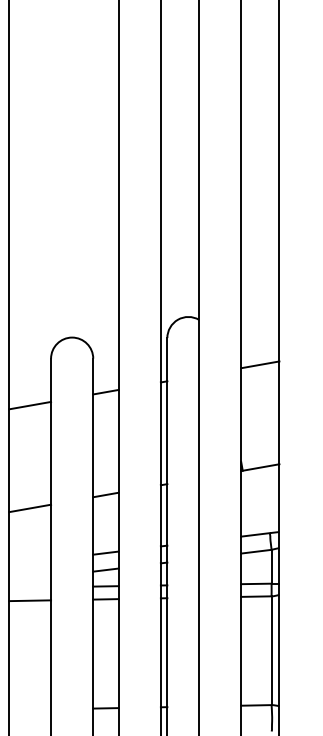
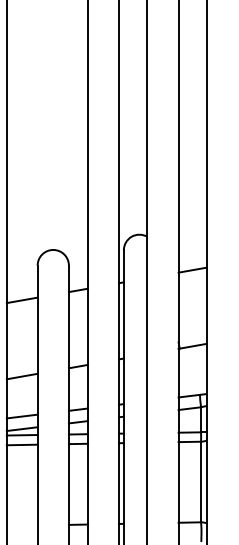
line: (30, 561) -> (22, 415), added
line: (30, 578) -> (22, 428), added
line: (30, 587) -> (22, 435), added

